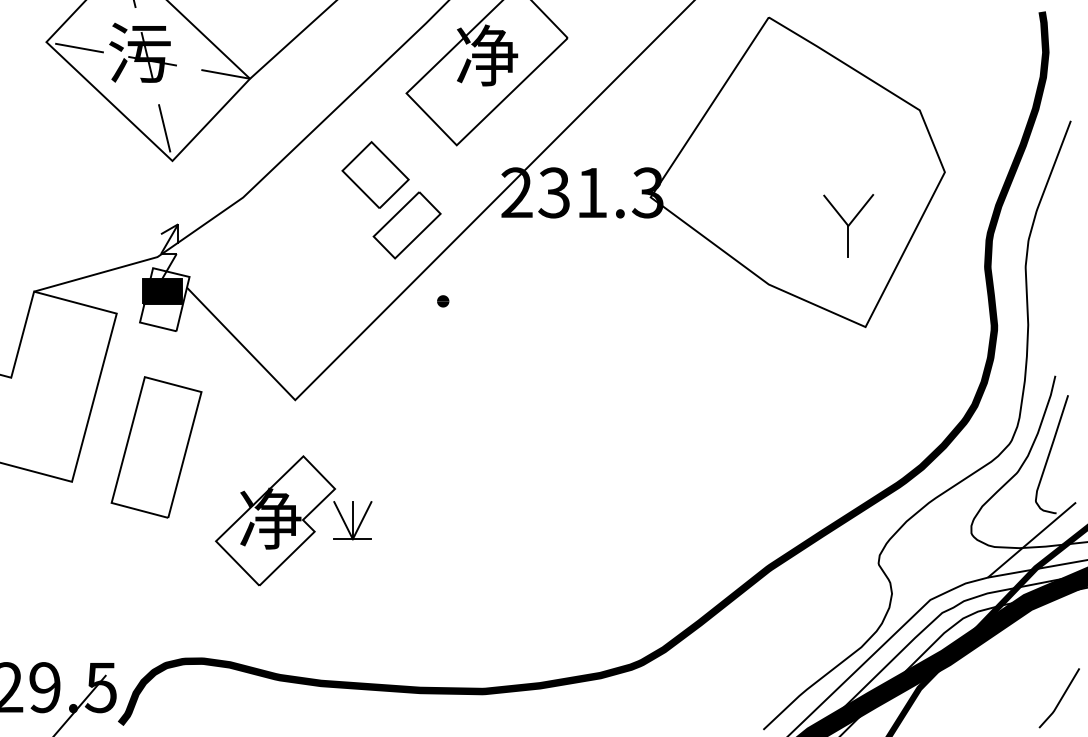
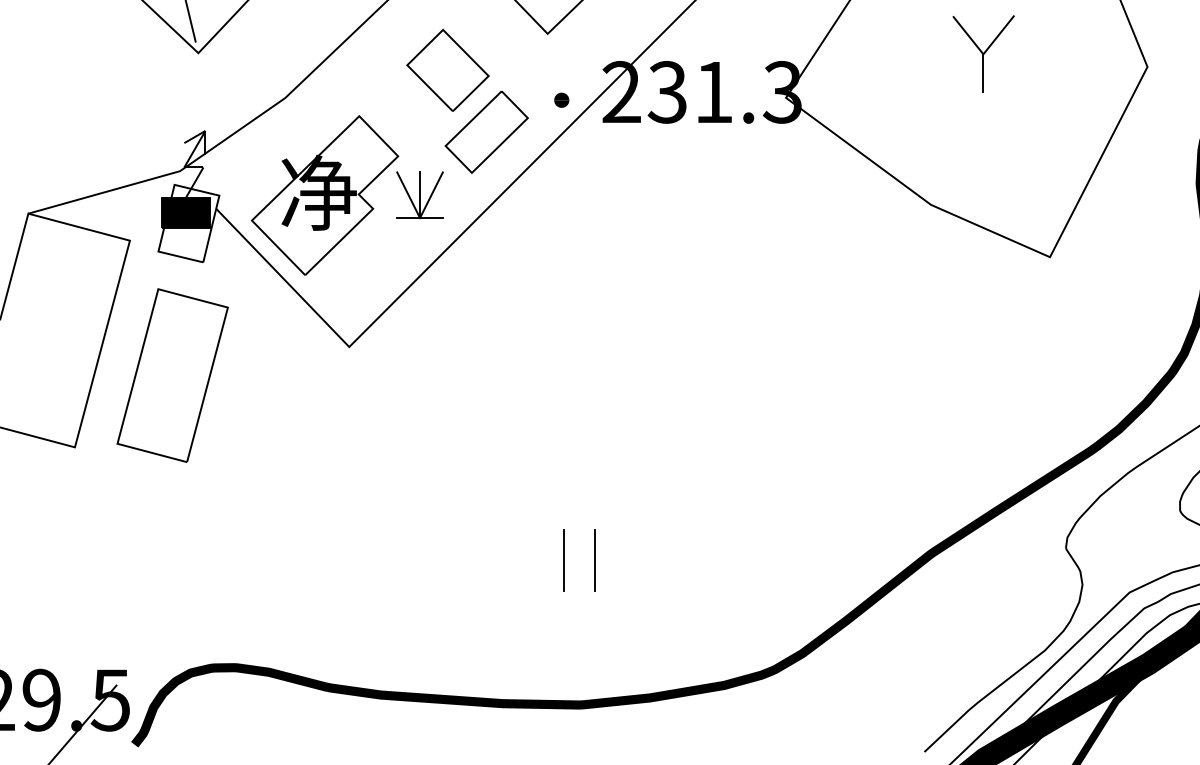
part: (848, 225) -> (983, 53), moved
part: (443, 301) -> (562, 100), moved
part: (156, 447) -> (172, 375), moved
part: (293, 520) -> (347, 195), moved
line: (470, 573) -> (564, 559), added
line: (494, 573) -> (594, 559), added

